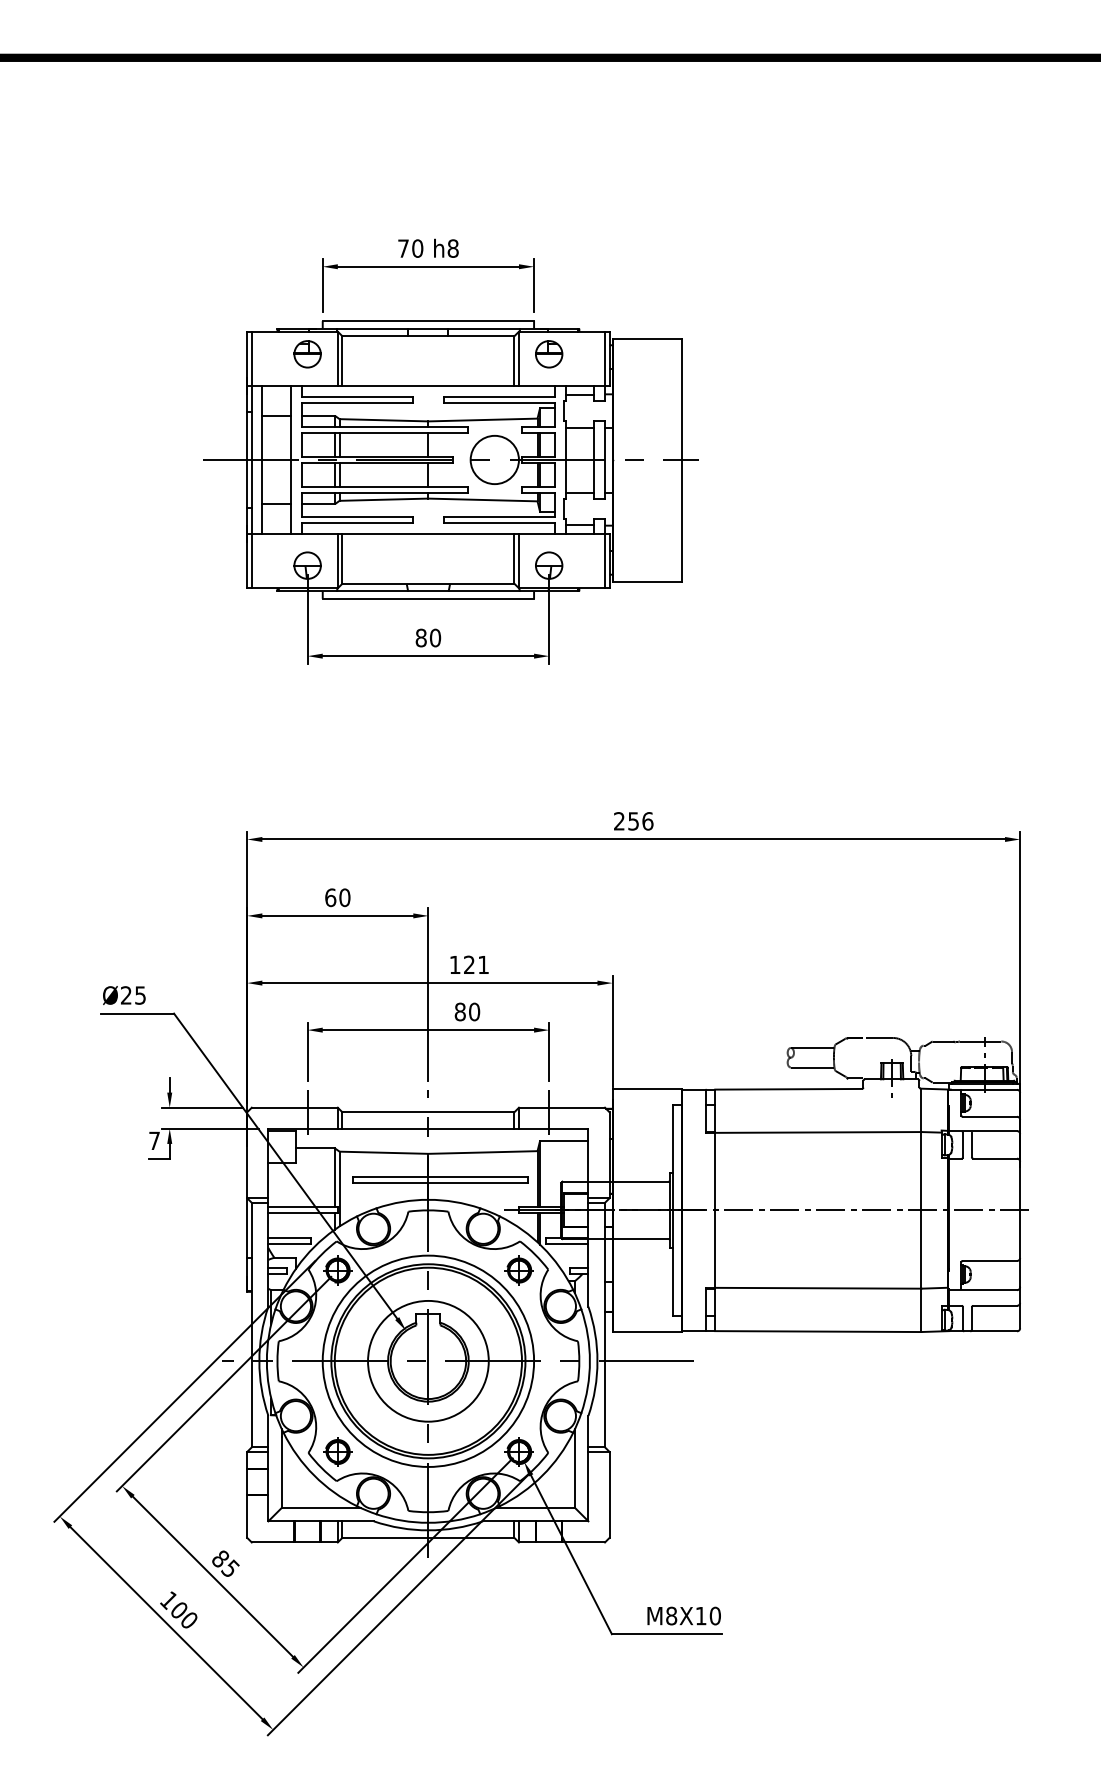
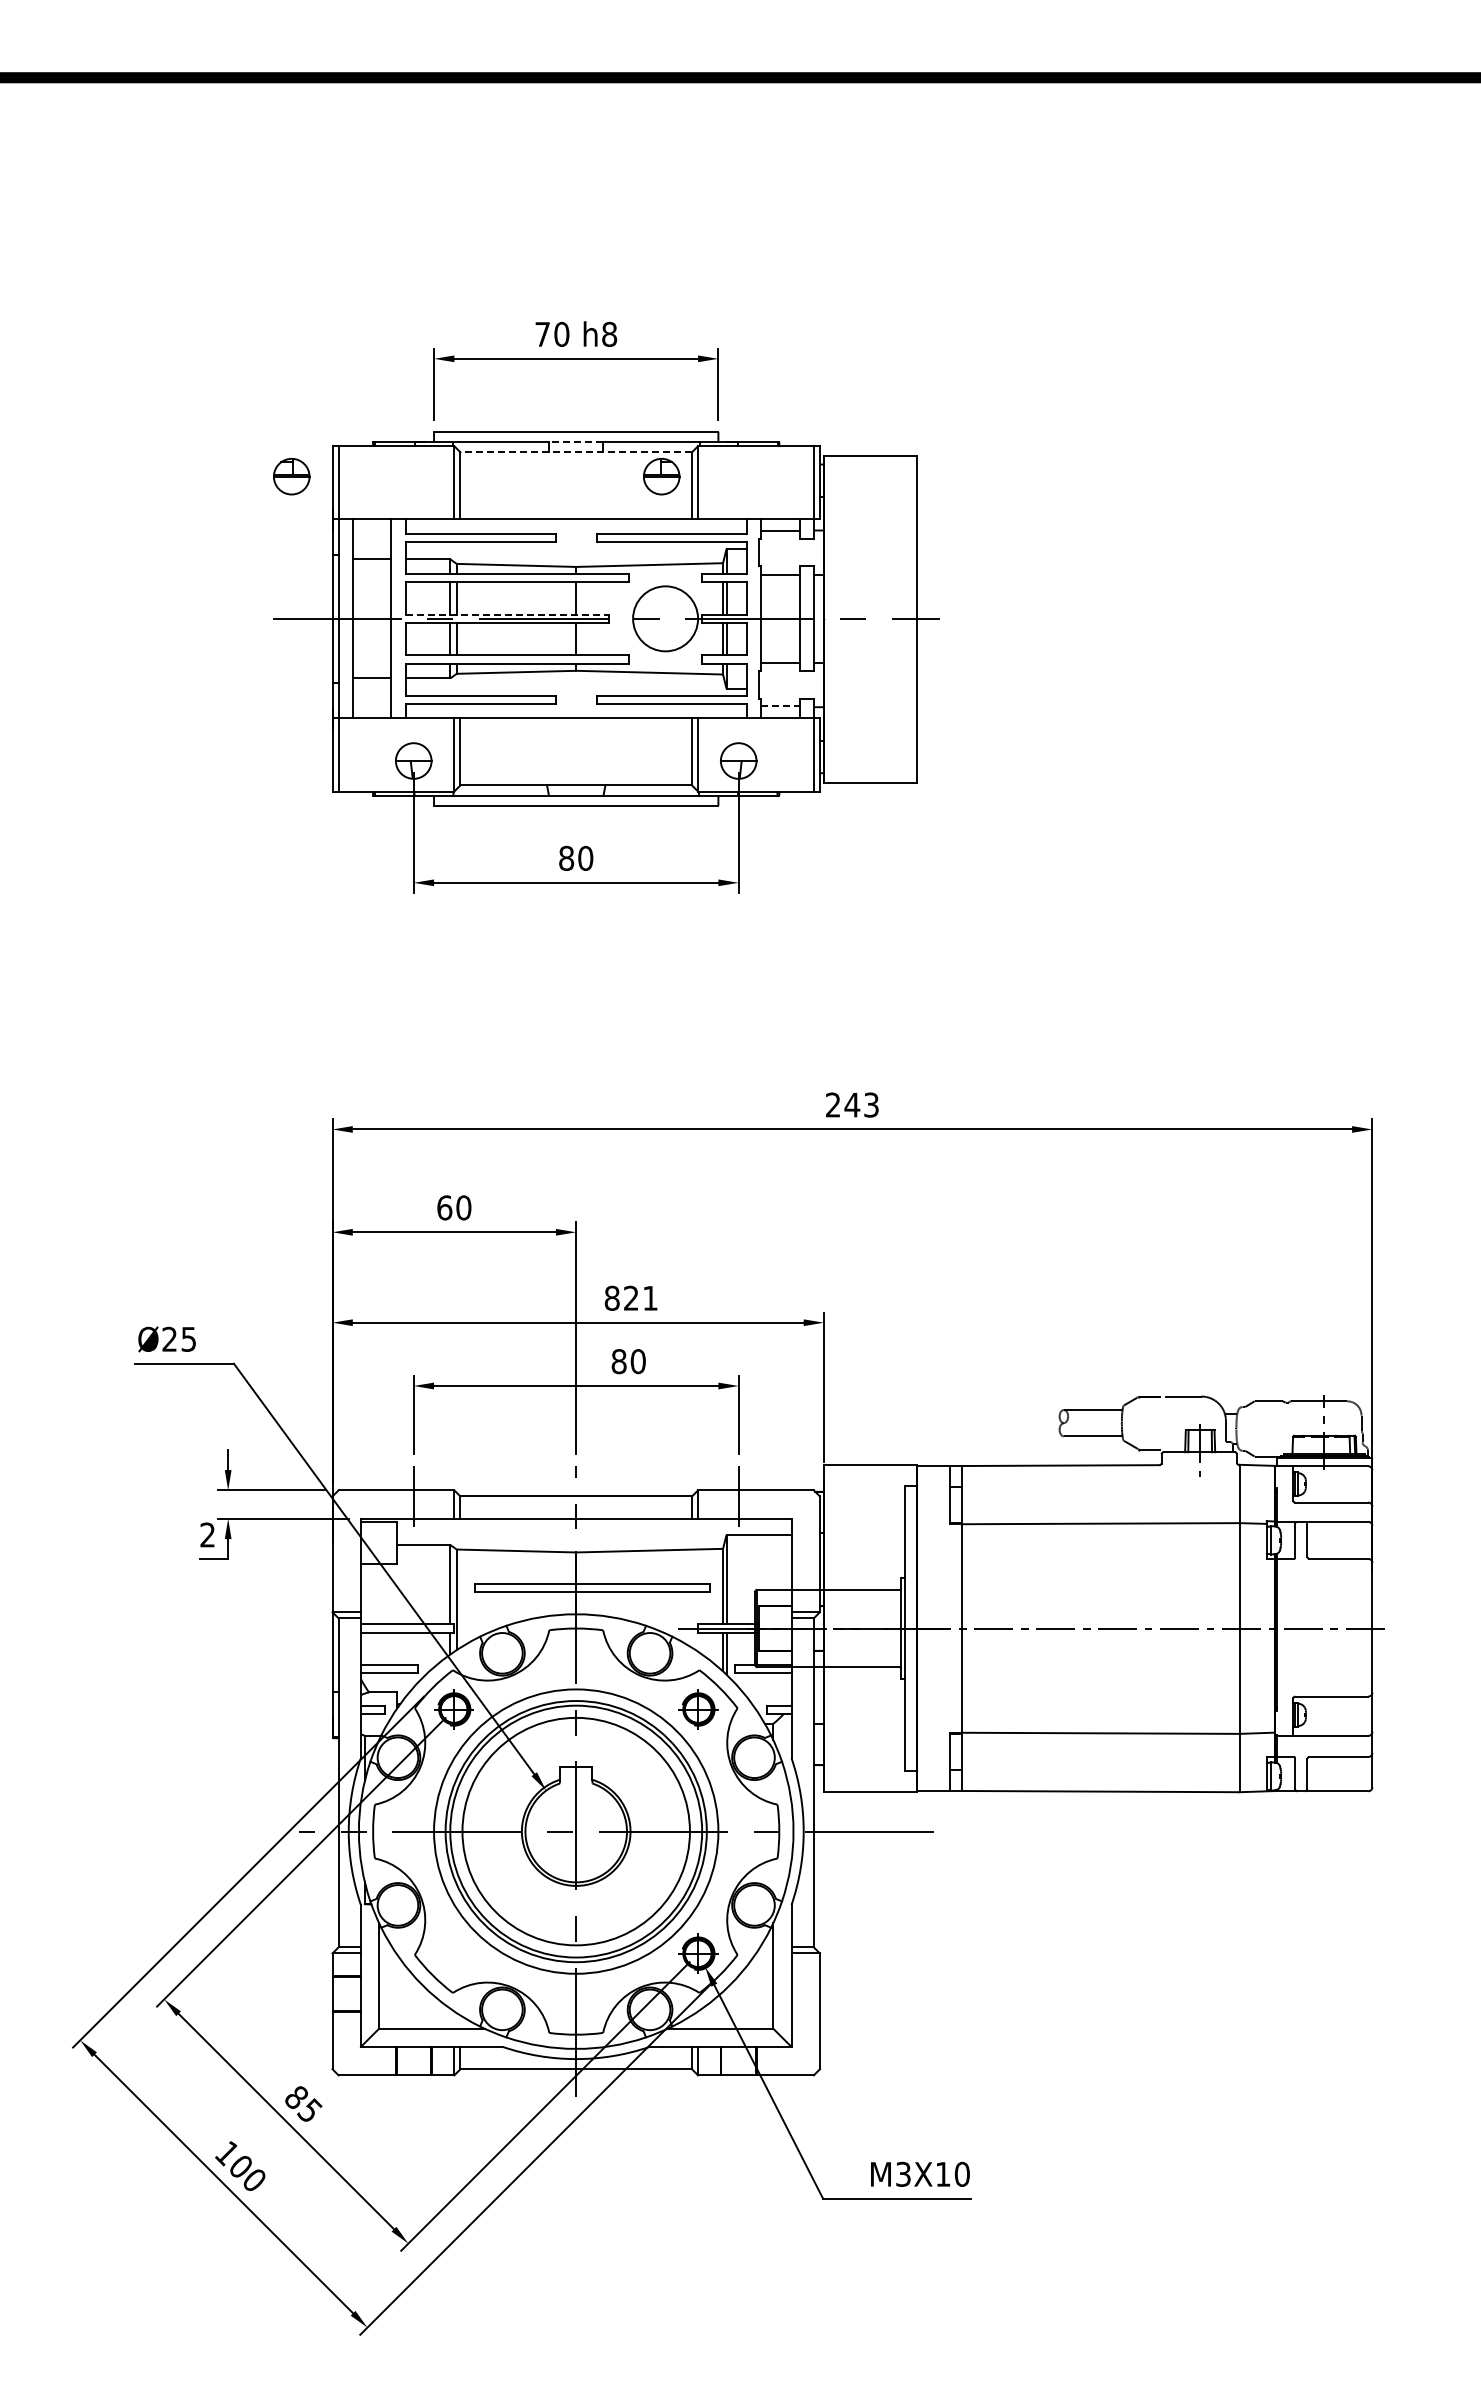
line: (428, 328) -> (576, 442), solid -> dashed
line: (428, 336) -> (576, 452), solid -> dashed
part: (307, 354) -> (291, 476), moved
part: (549, 354) -> (661, 476), moved
line: (377, 456) -> (507, 614), solid -> dashed
line: (580, 525) -> (780, 706), solid -> dashed
text: (640, 820) -> (861, 1104), 256 -> 243
text: (454, 964) -> (611, 1297), 121 -> 821
text: (154, 1140) -> (207, 1534), 7 -> 2
circle: (427, 1361) -> (575, 1831), size x1.4
part: (337, 1451) -> (453, 1953), removed
text: (671, 1615) -> (903, 2173), M8X10 -> M3X10

